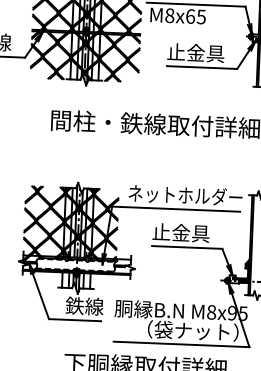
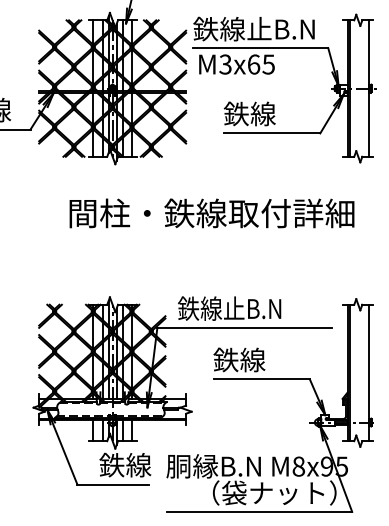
text: (169, 15) -> (225, 64), M8x65 -> M3x65
text: (195, 52) -> (262, 113), 止金具 -> 鉄線
text: (184, 195) -> (255, 308), ネットホルダー -> 鉄線止B.N
text: (180, 232) -> (252, 359), 止金具 -> 鉄線

